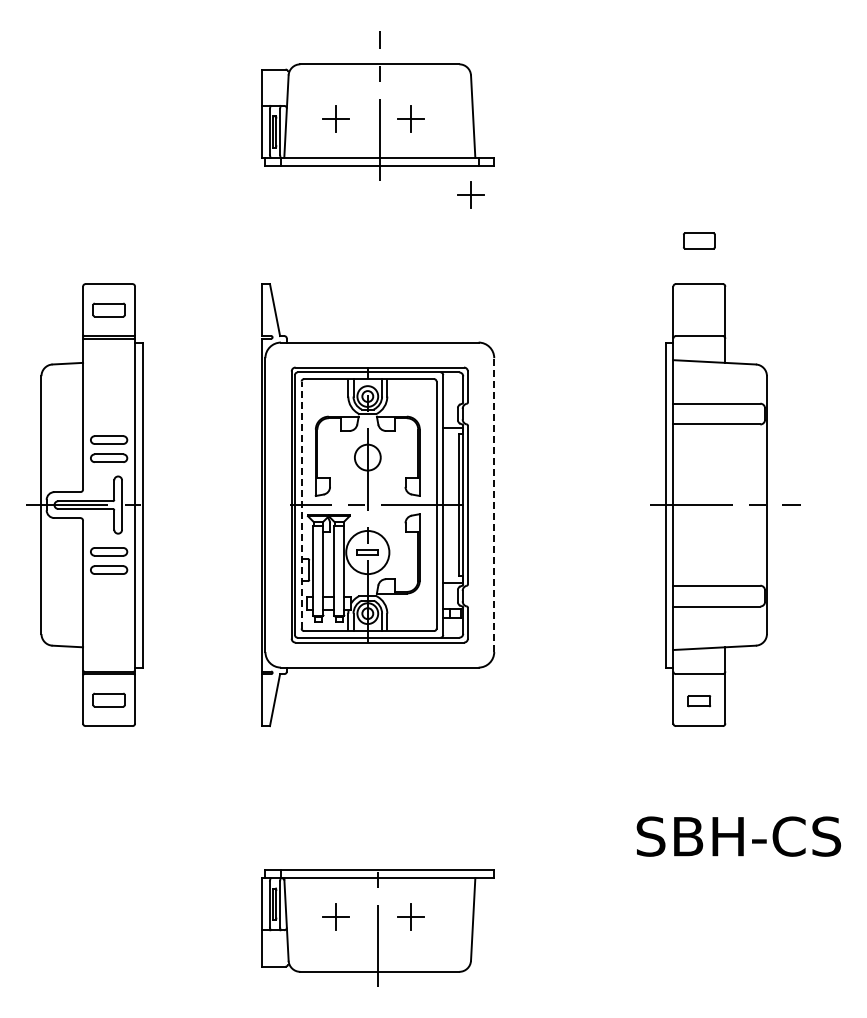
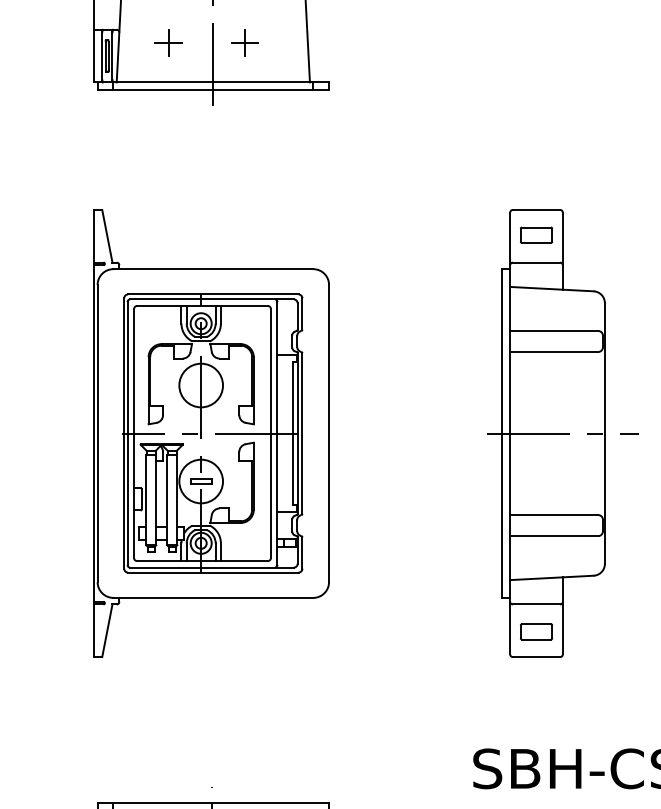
part: (470, 194) -> (305, 119), removed
part: (699, 240) -> (536, 234), moved
circle: (367, 457) -> (200, 385), size x1.67
line: (301, 505) -> (134, 433), dashed -> solid
line: (494, 505) -> (329, 433), dashed -> solid
part: (699, 700) -> (536, 631), size x1.43

